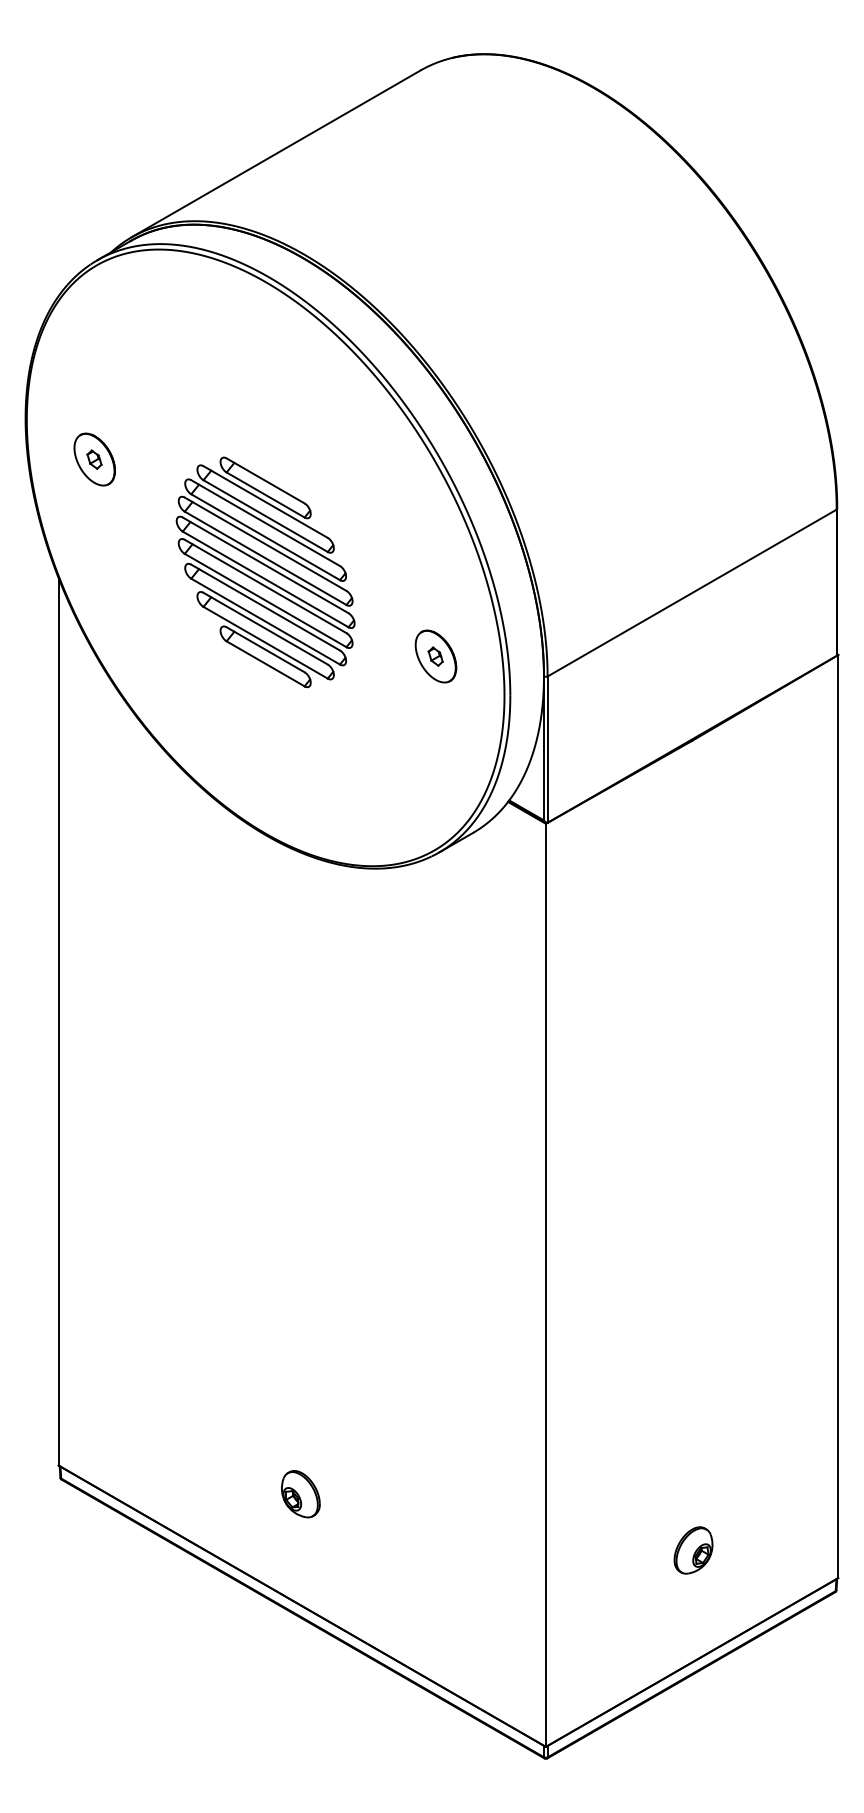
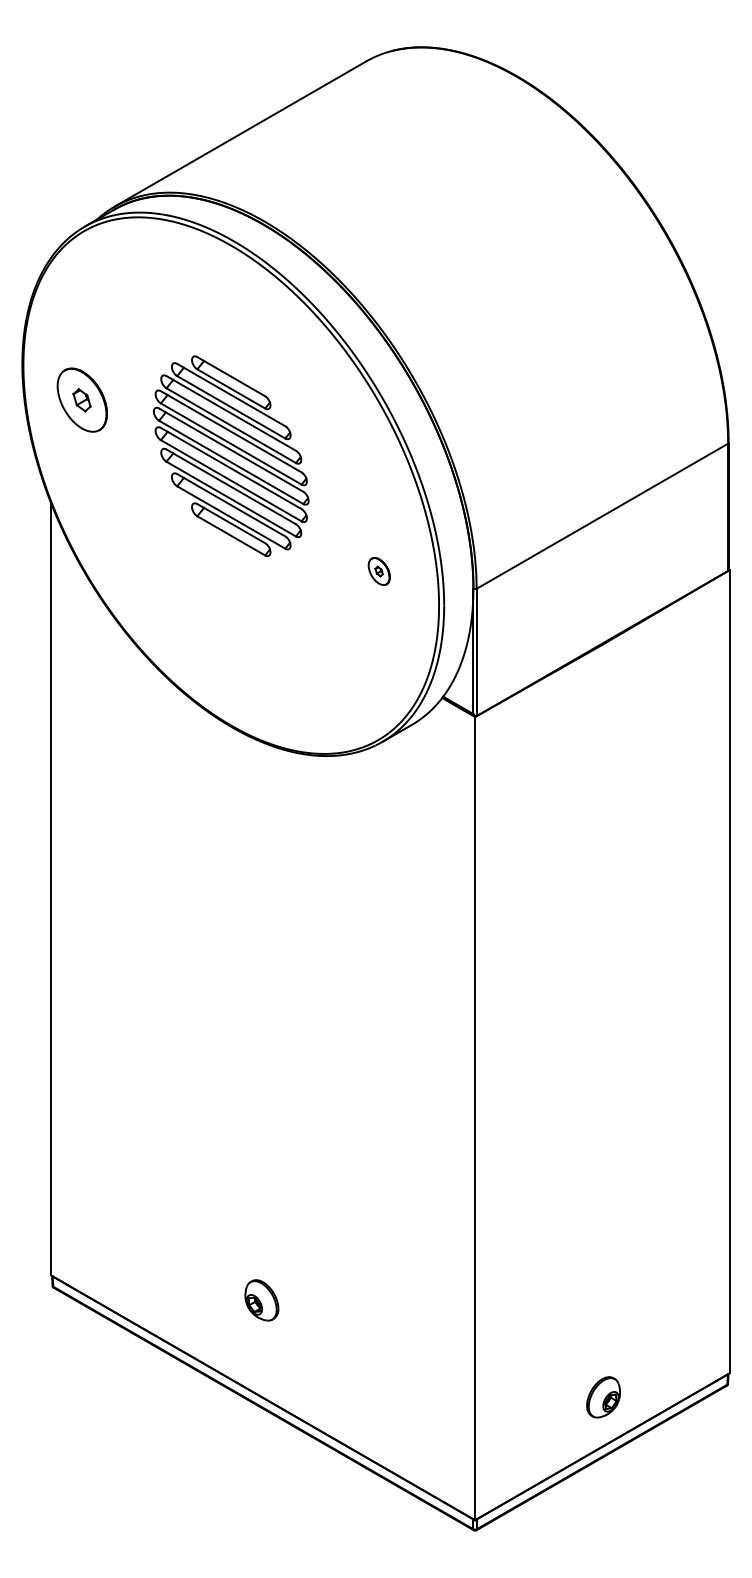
part: (94, 458) -> (82, 399), size x1.4
part: (265, 572) -> (231, 456), moved
part: (434, 656) -> (378, 571), size x0.6
part: (693, 1550) -> (603, 1397), moved

